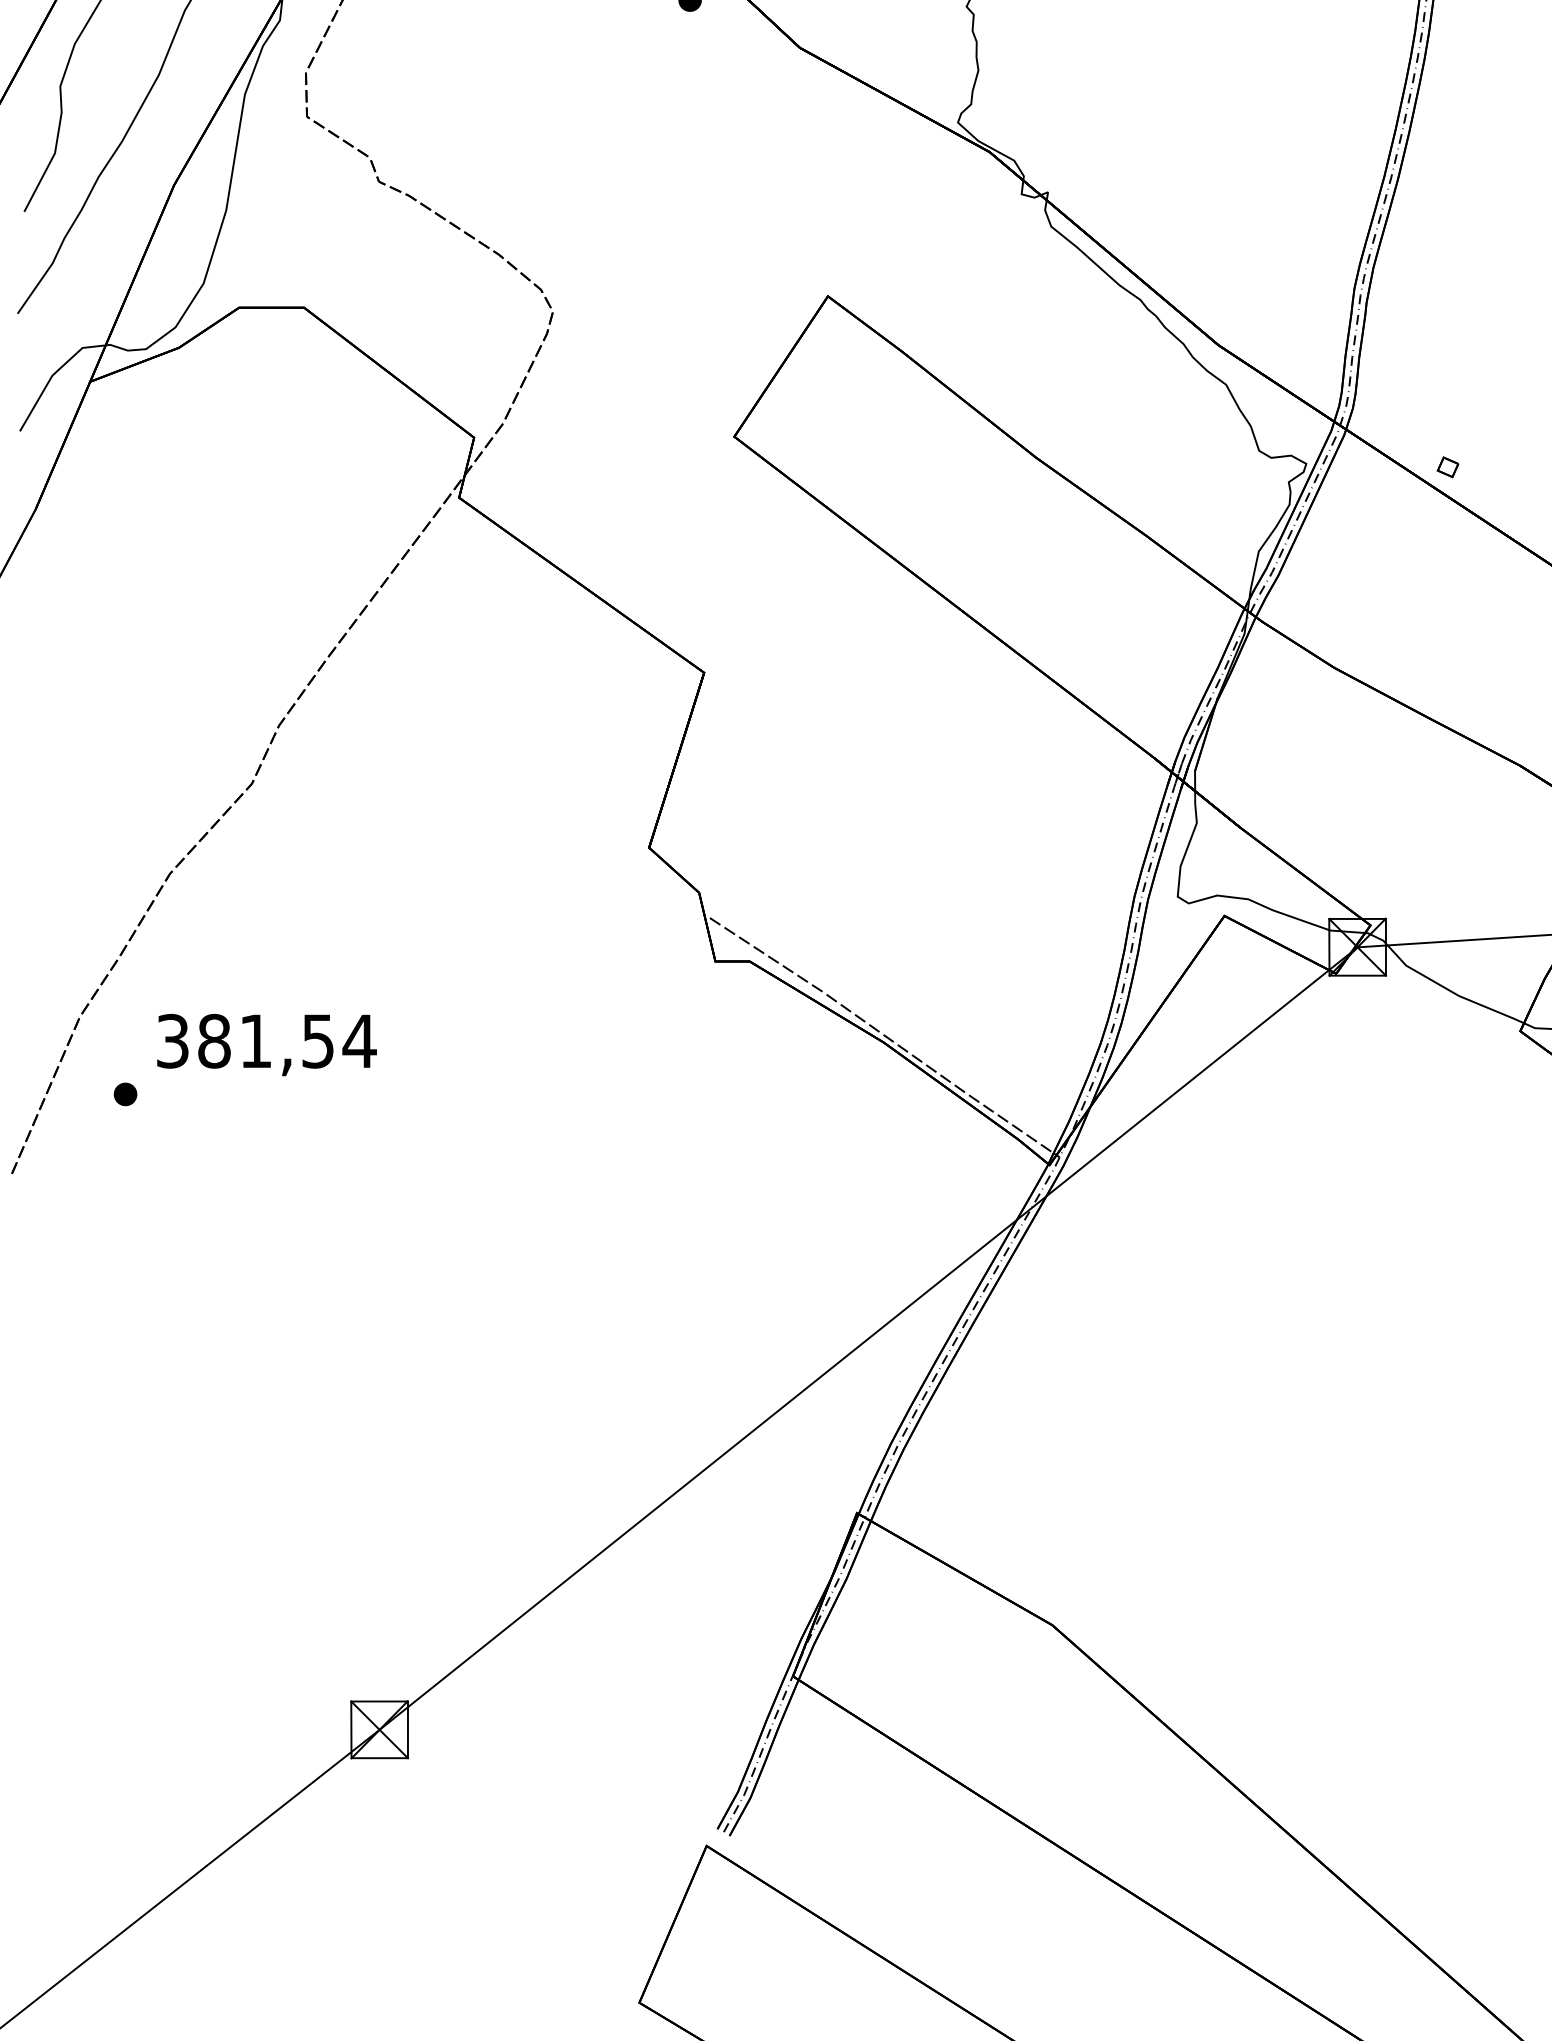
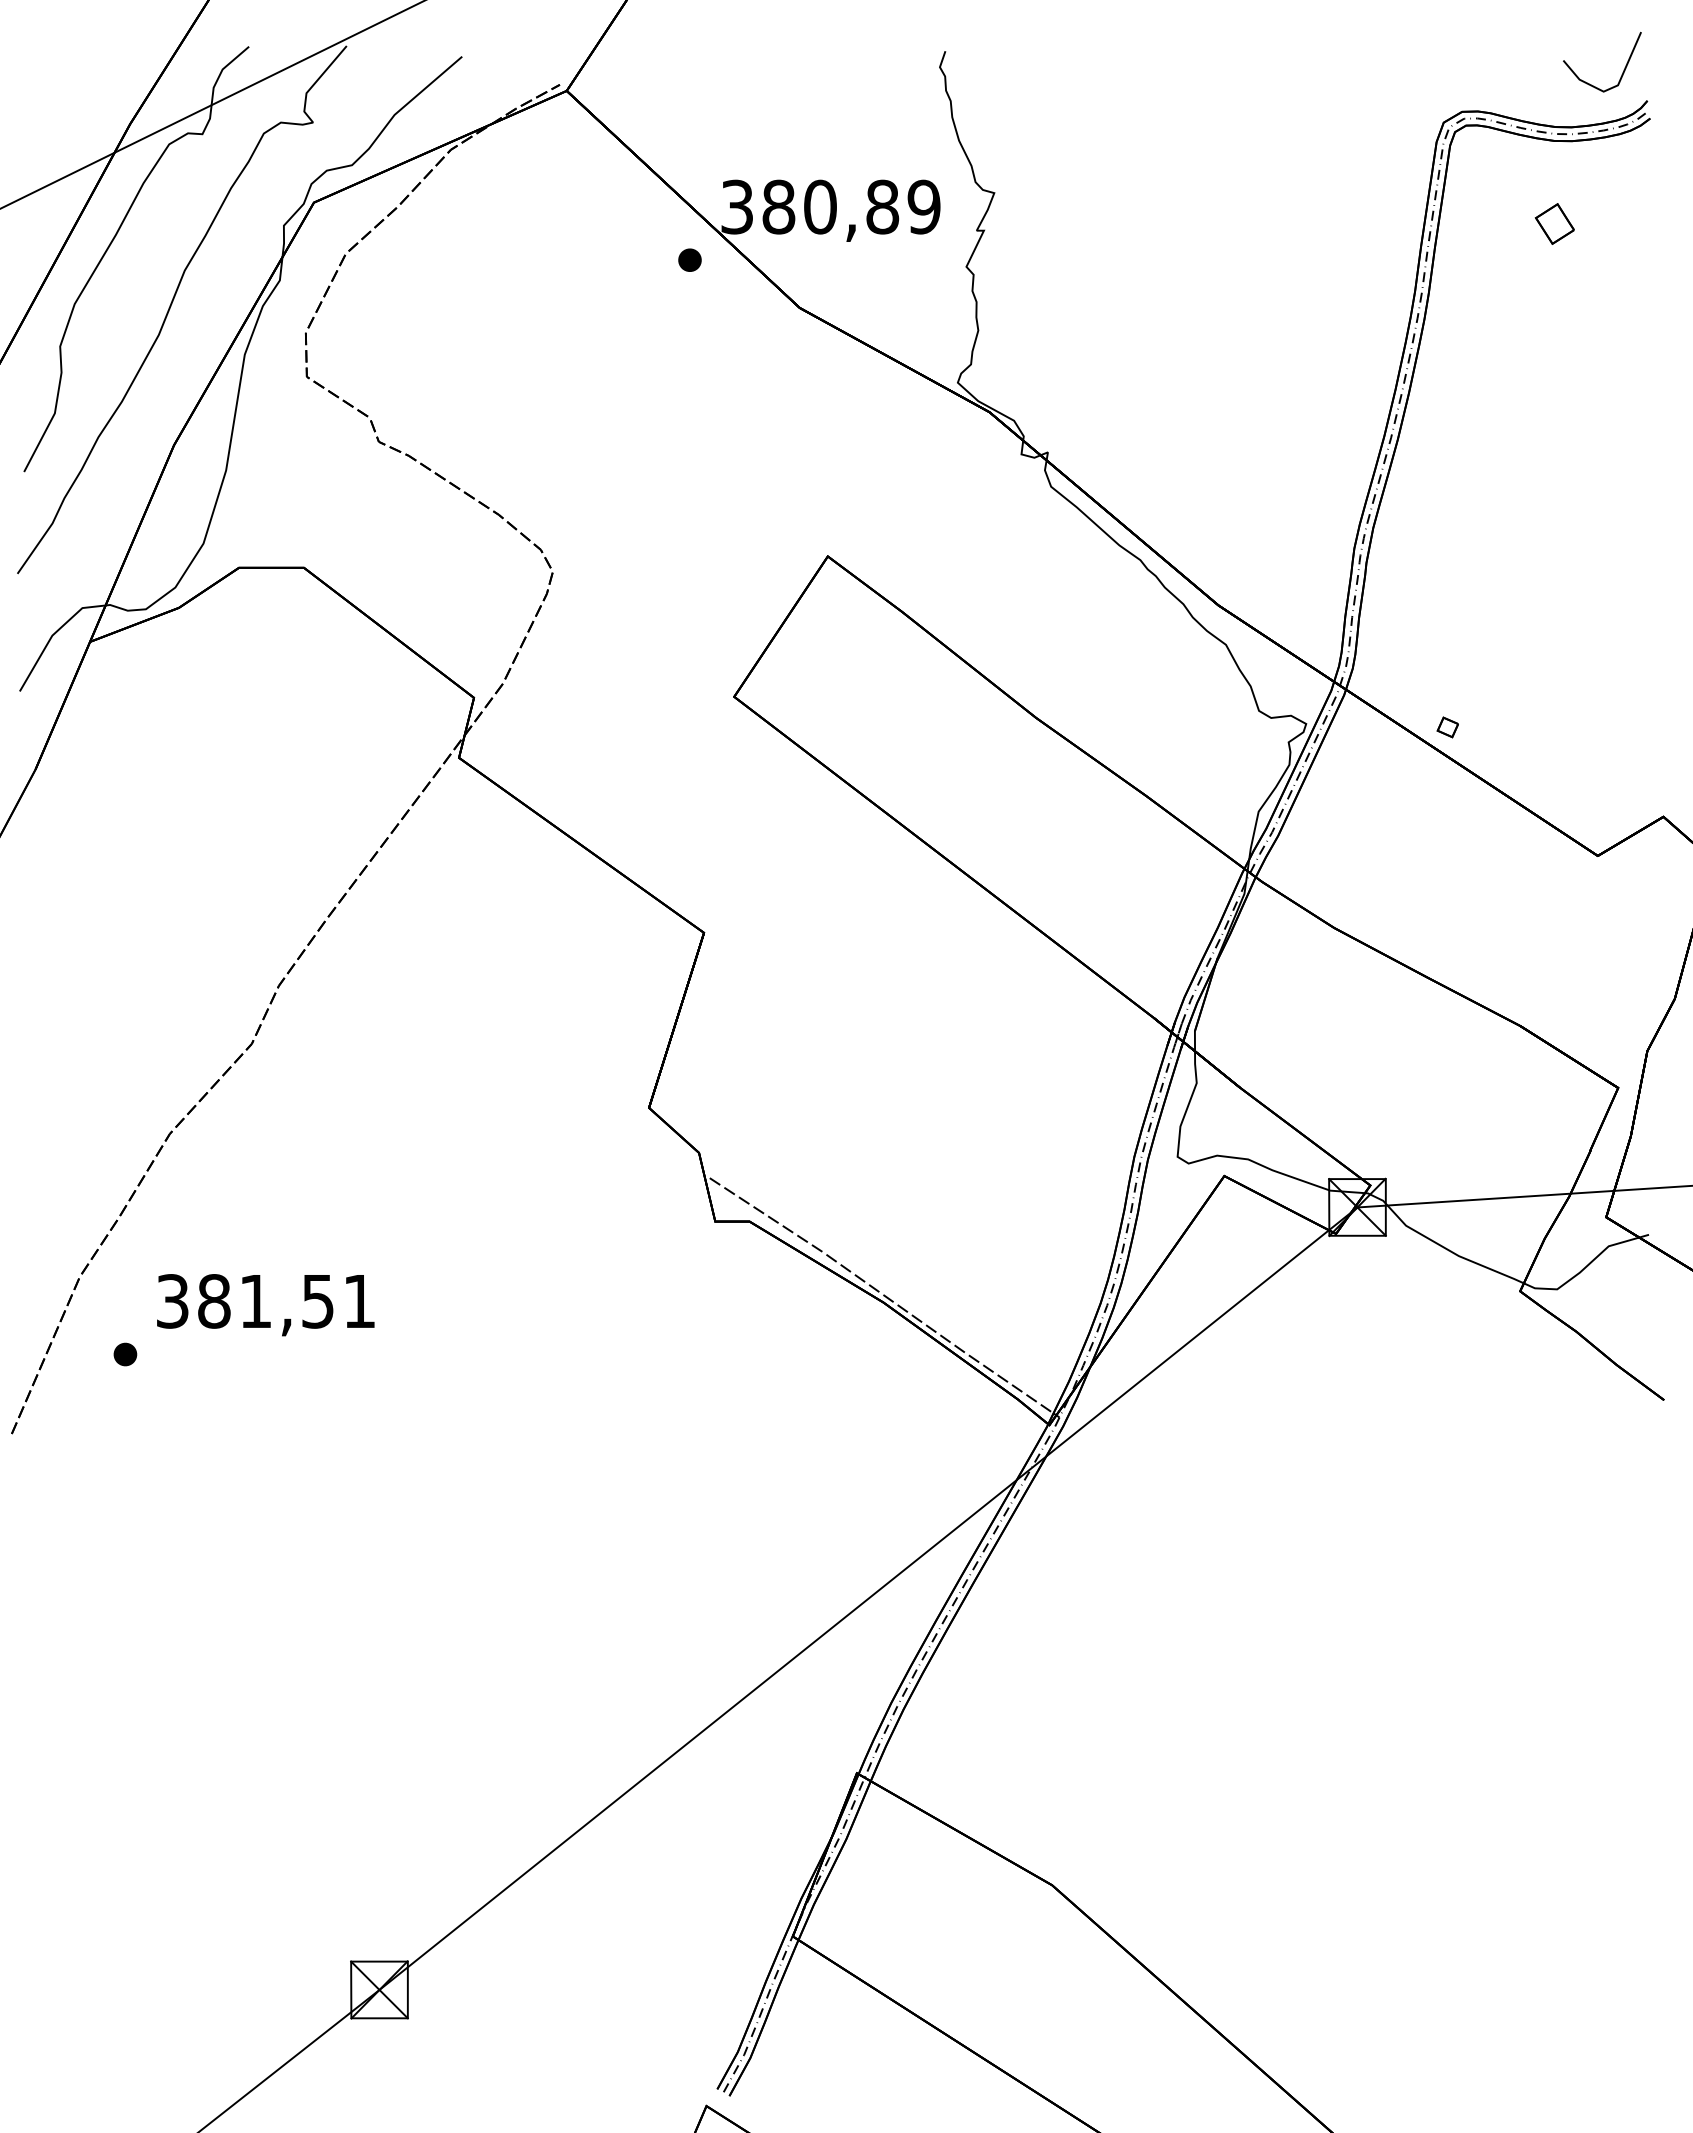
text: (359, 1041) -> (359, 1301), 381,54 -> 381,51

